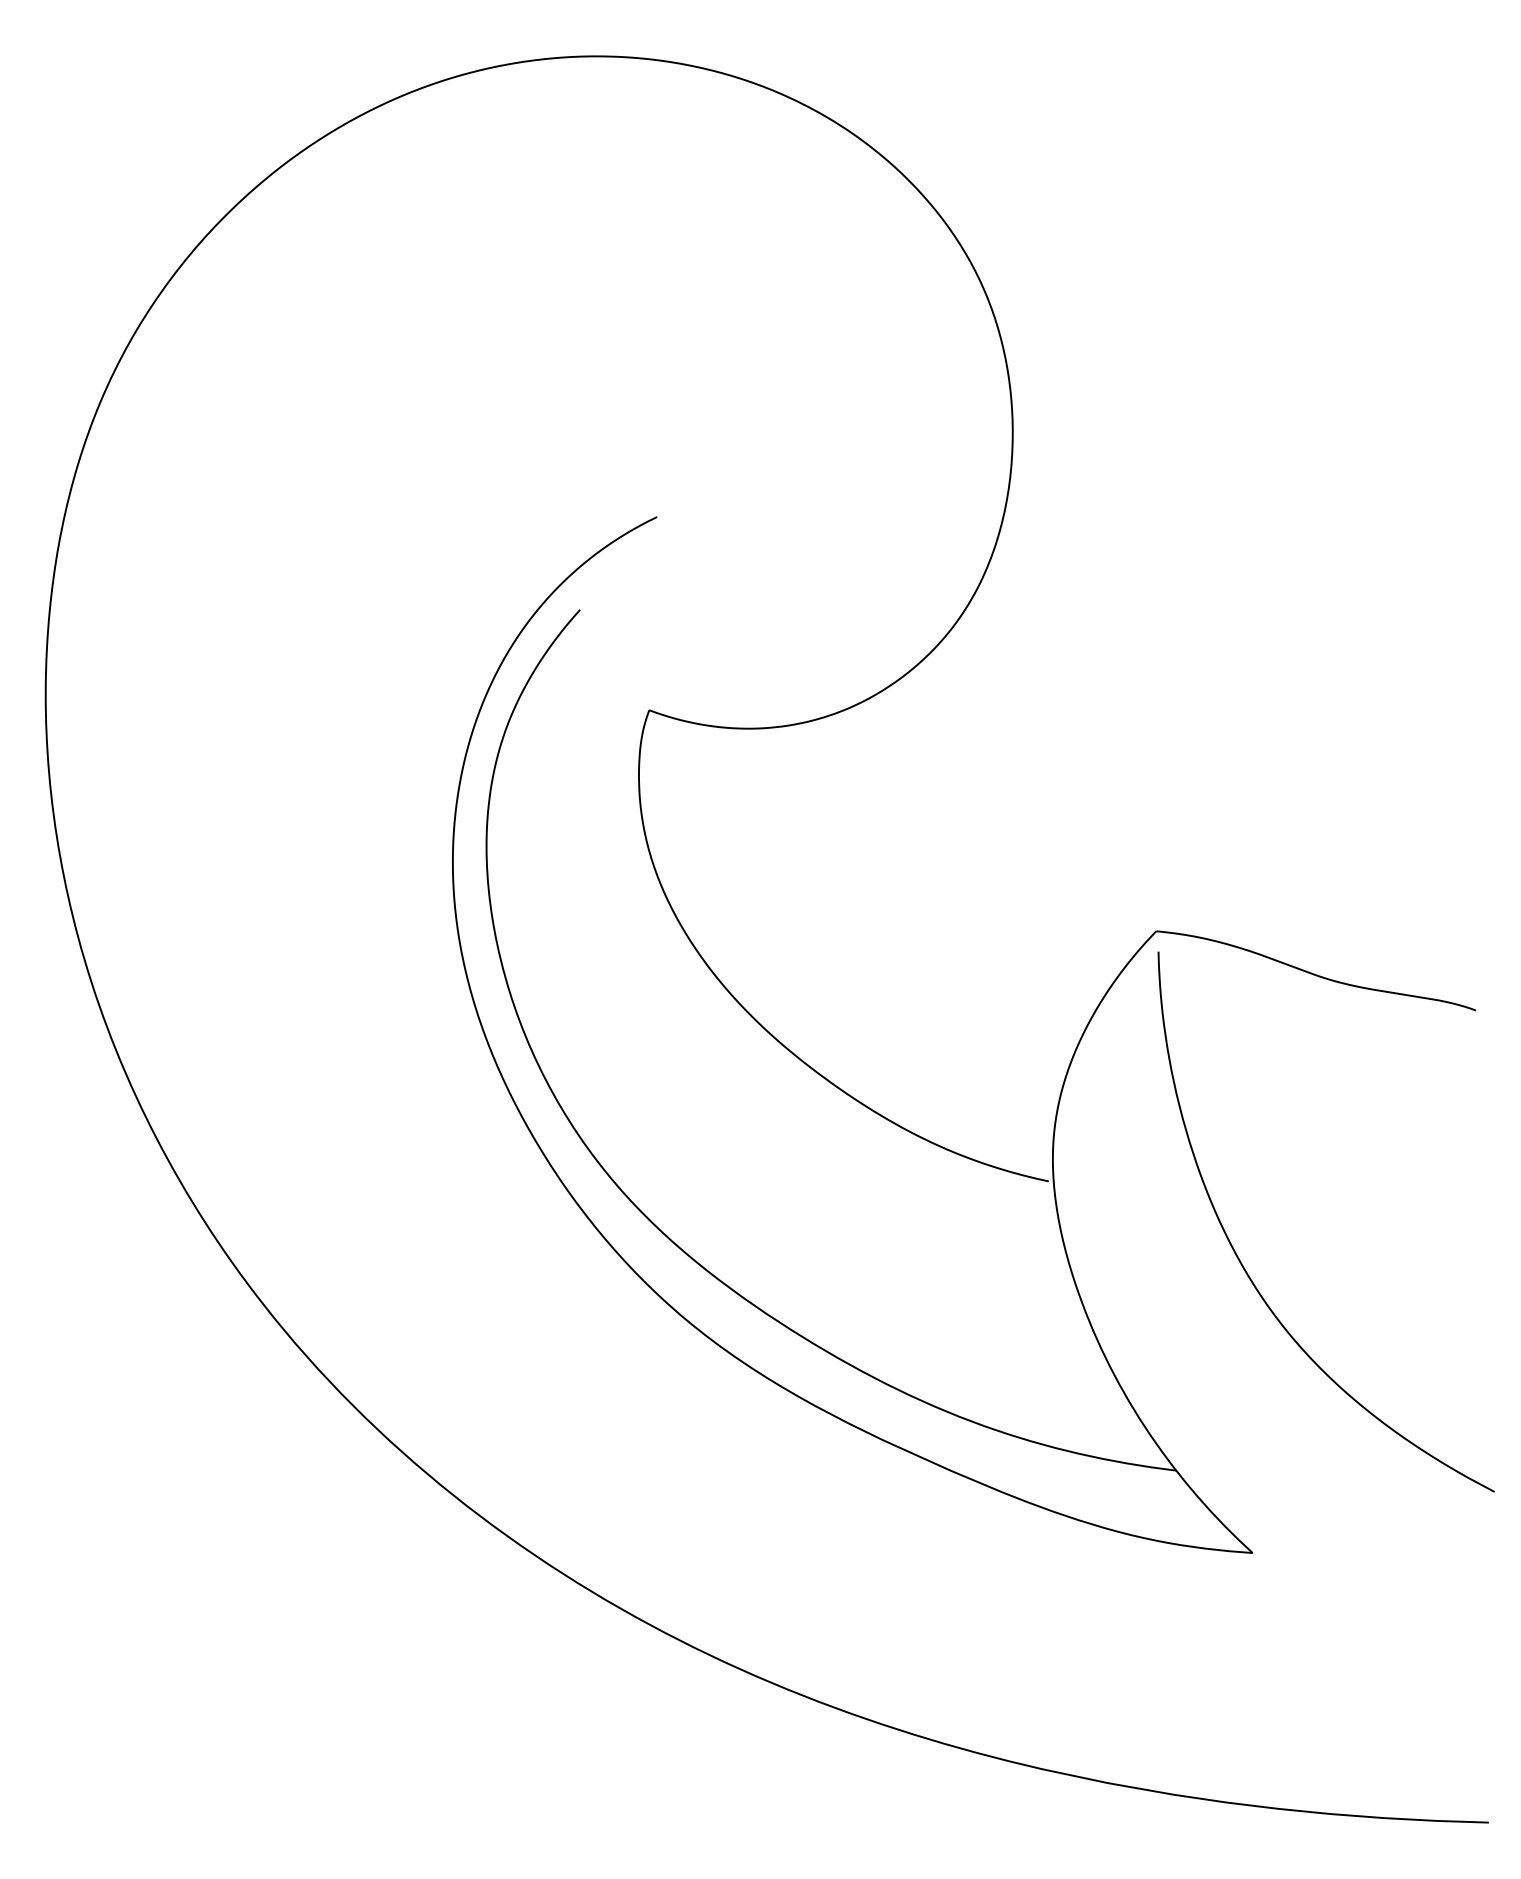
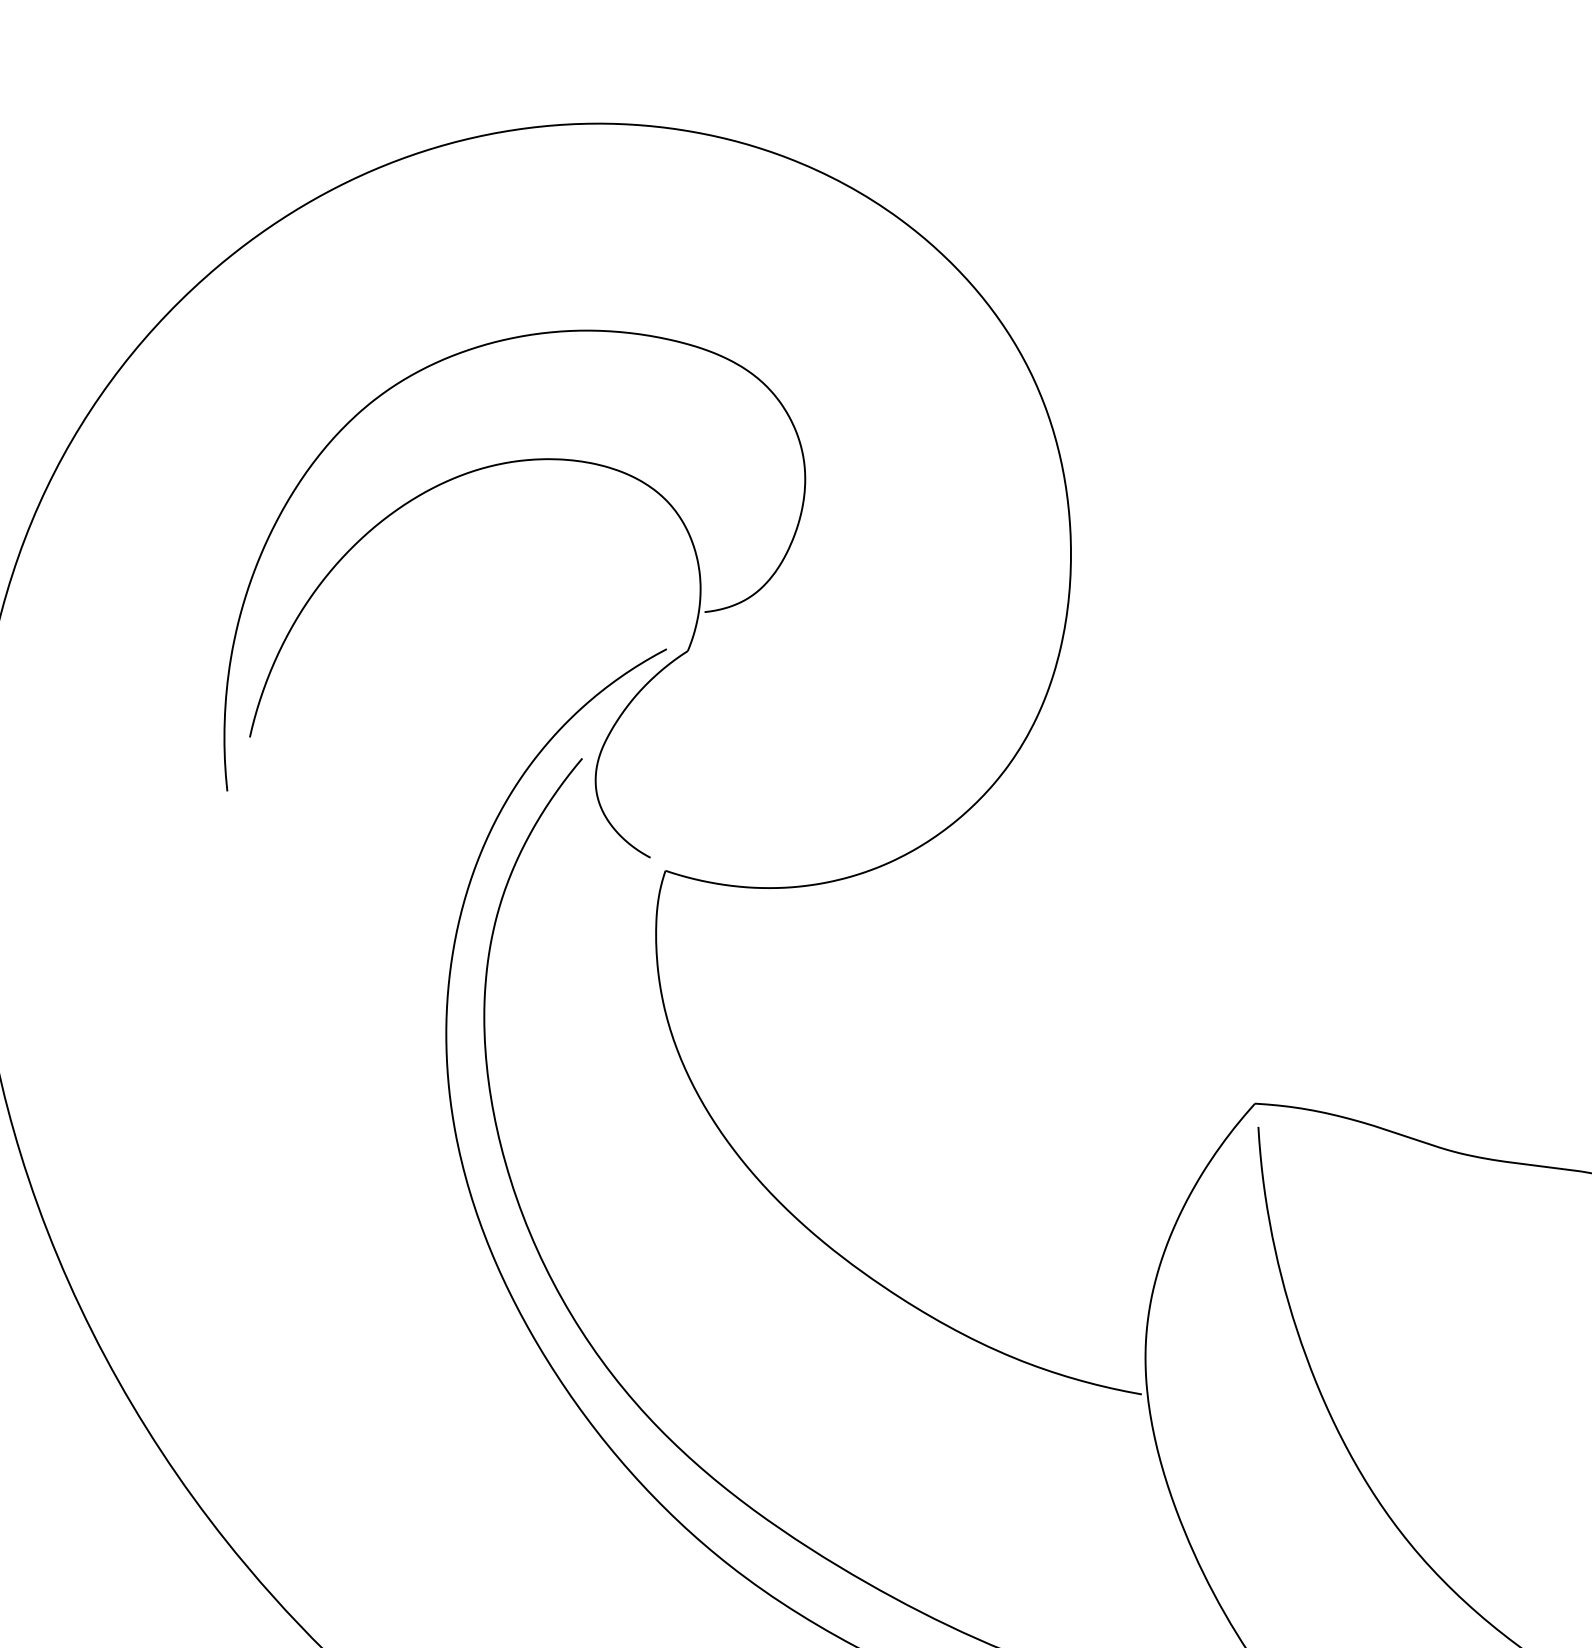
part: (496, 356) -> (476, 471), added

